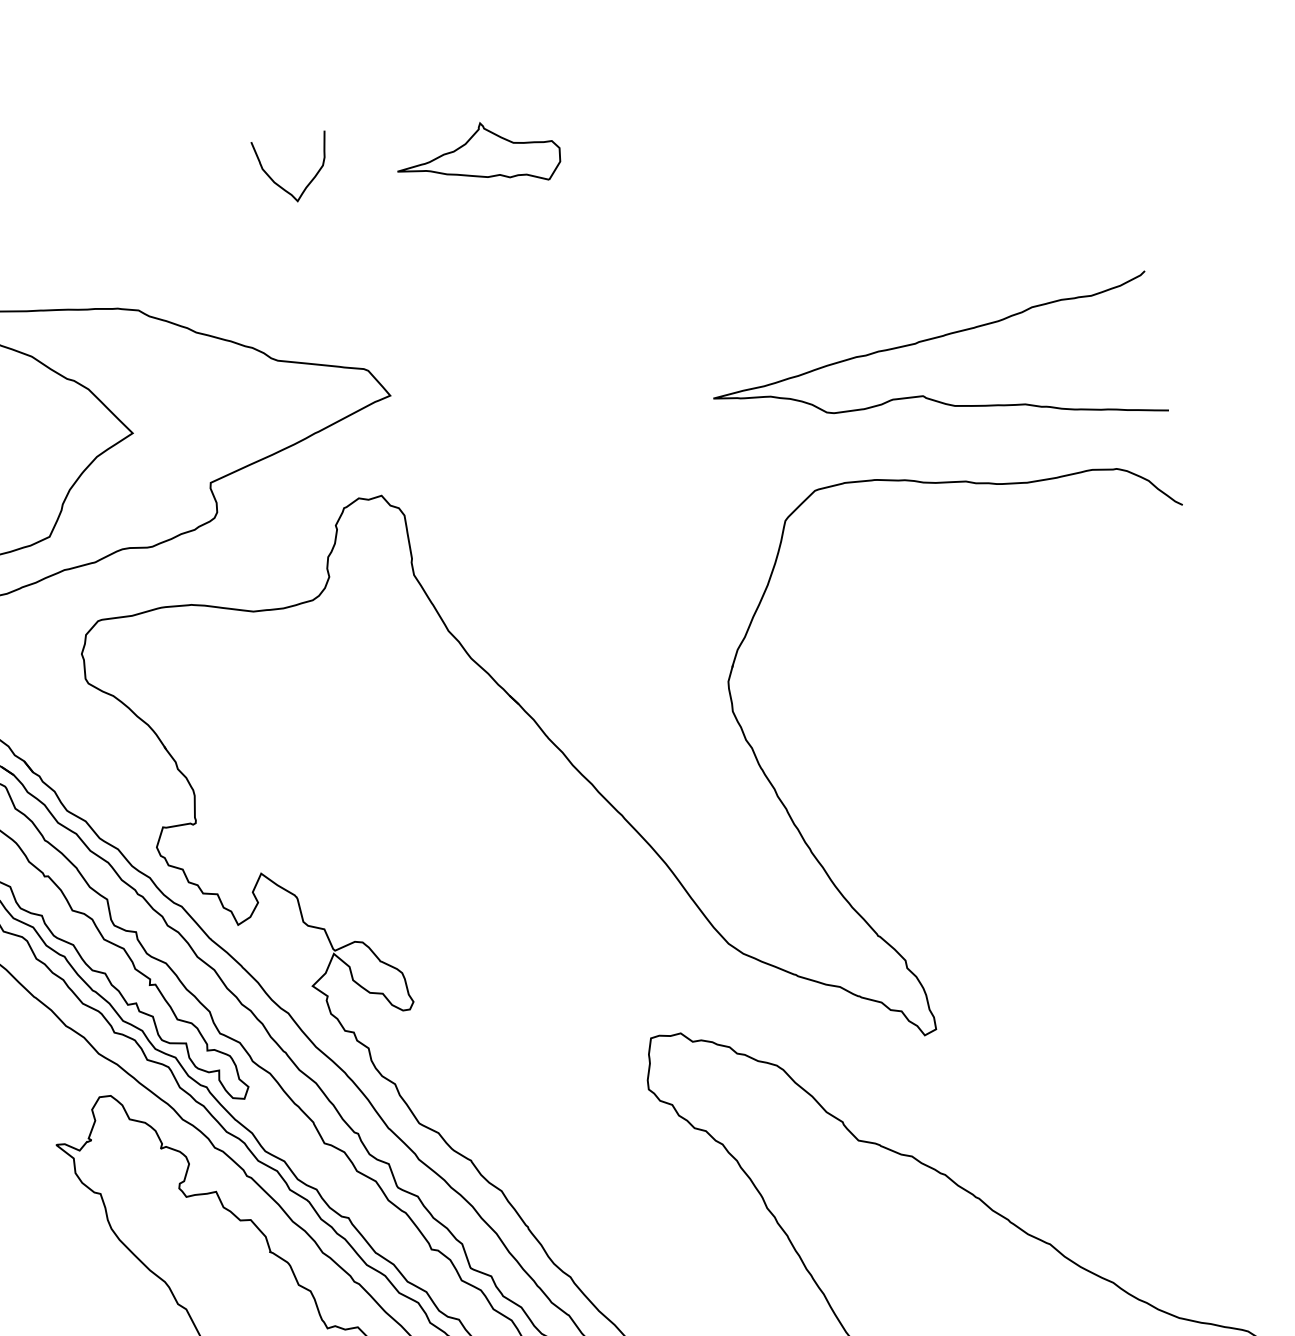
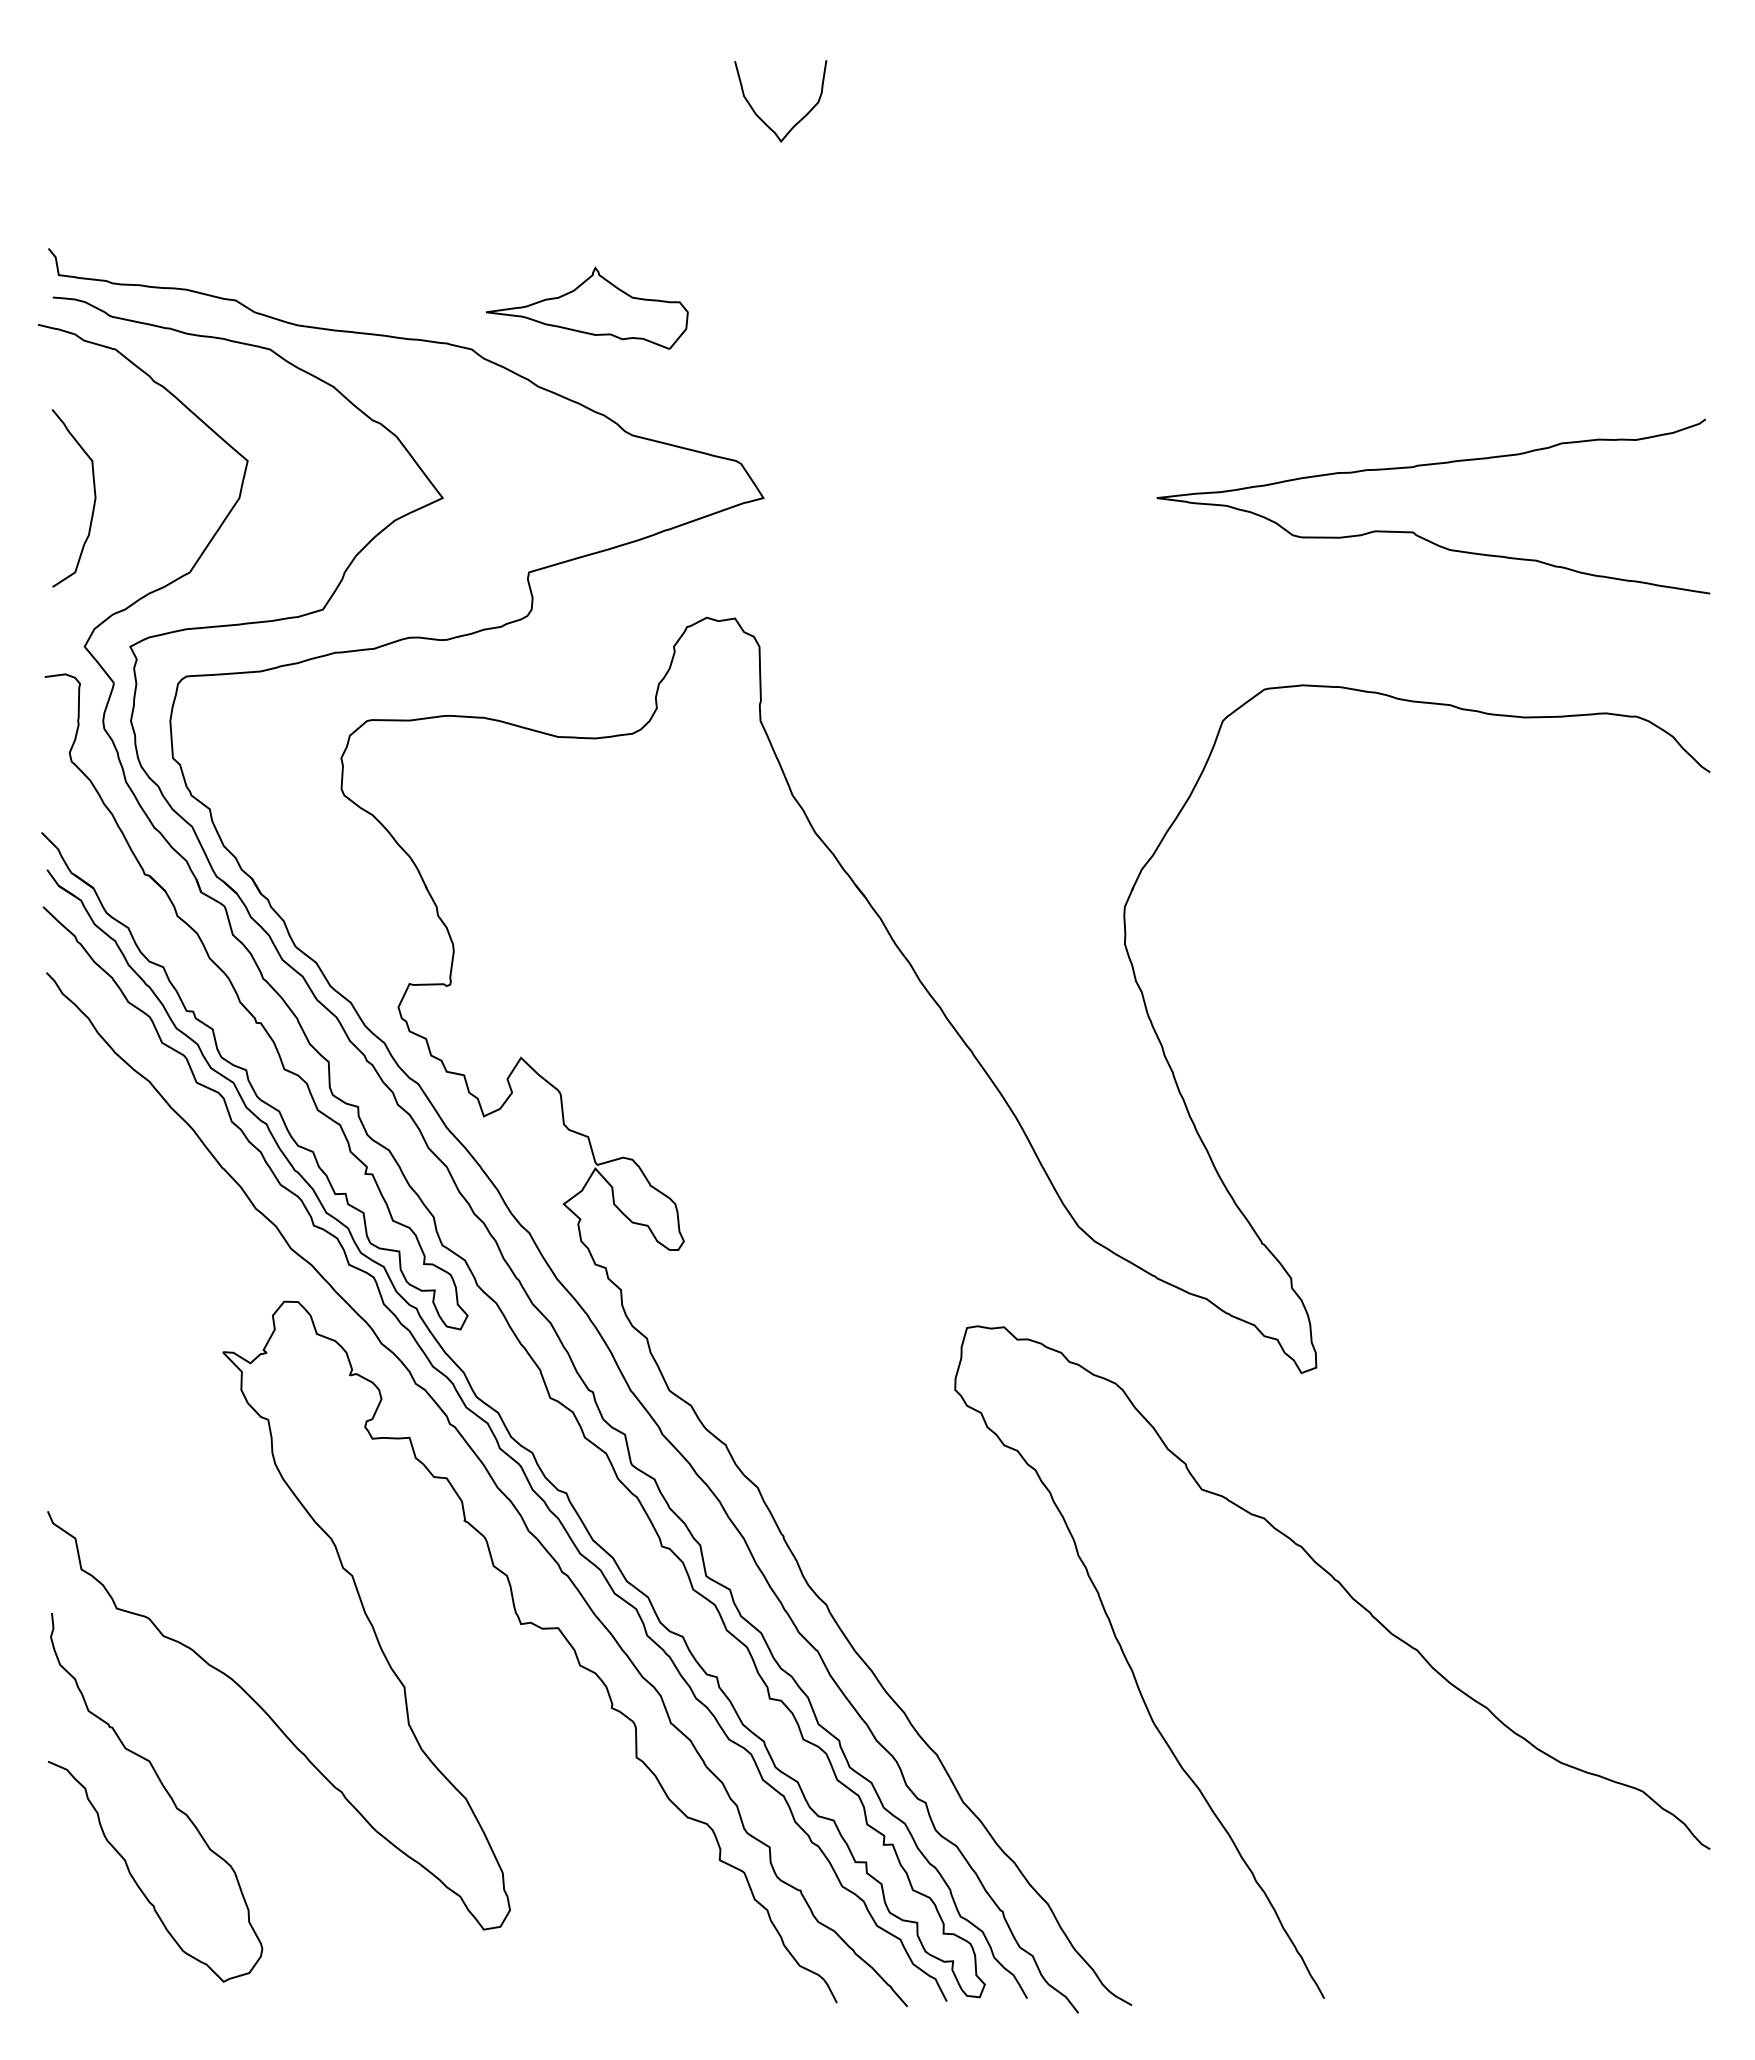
part: (478, 155) -> (587, 307), moved
curve: (280, 185) -> (762, 119), moved
curve: (923, 395) -> (1413, 531), moved

